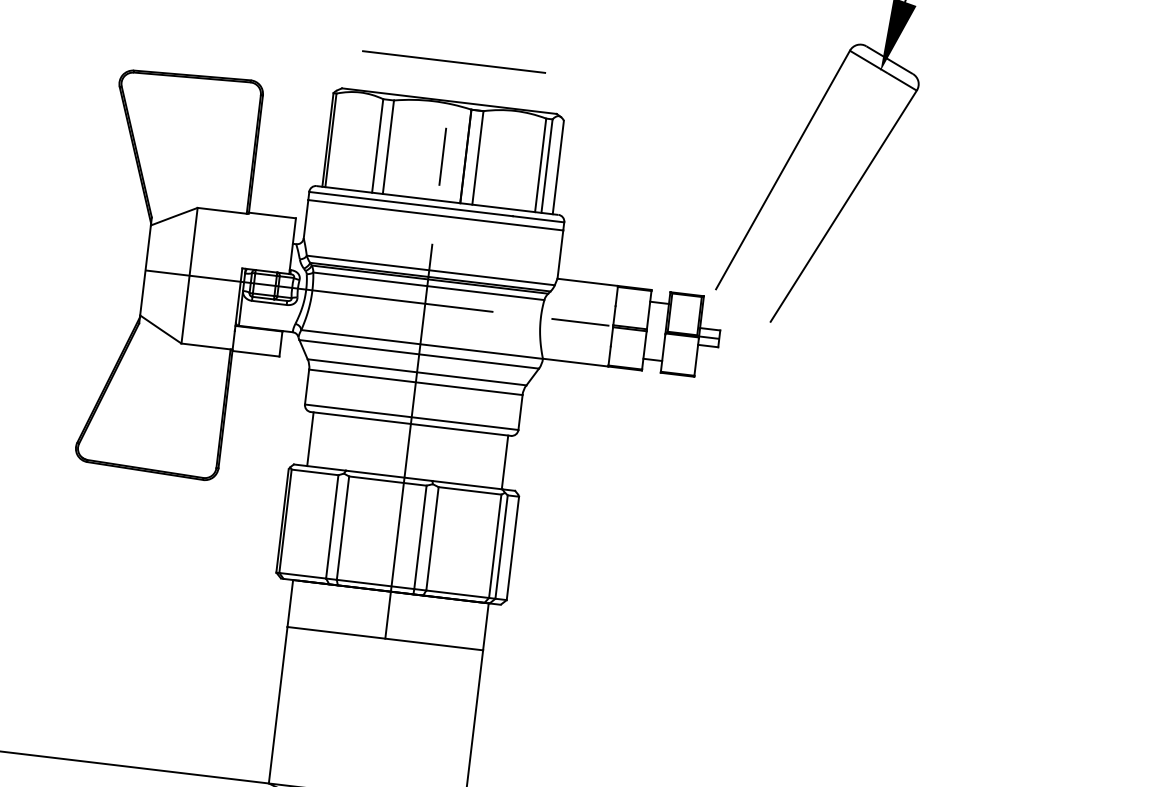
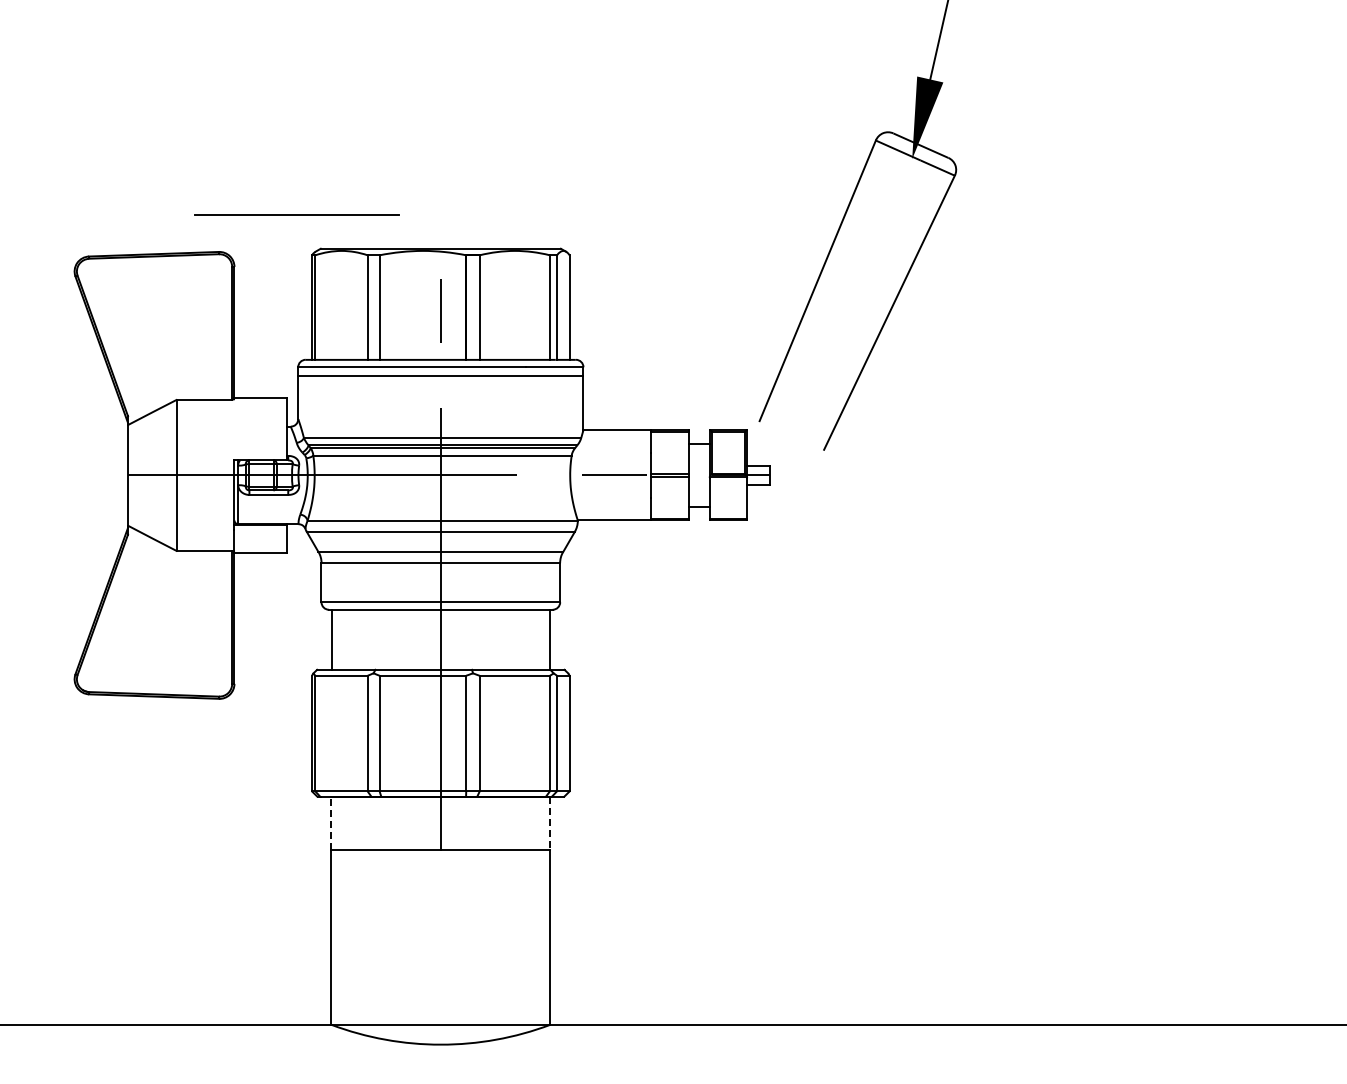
line: (453, 61) -> (296, 214), moved
line: (290, 603) -> (331, 823), solid -> dashed
line: (486, 627) -> (550, 824), solid -> dashed

